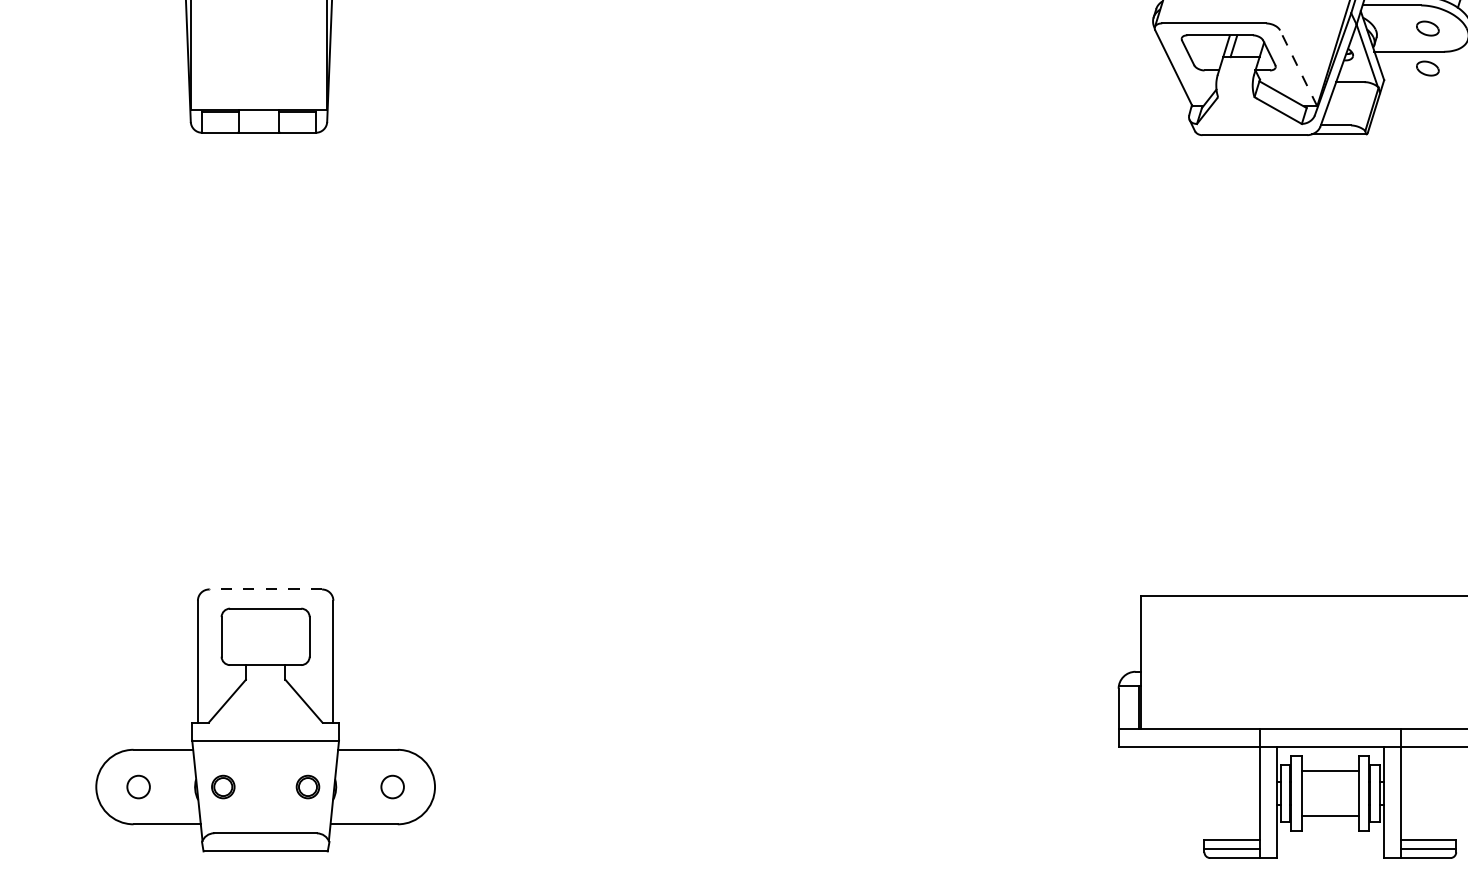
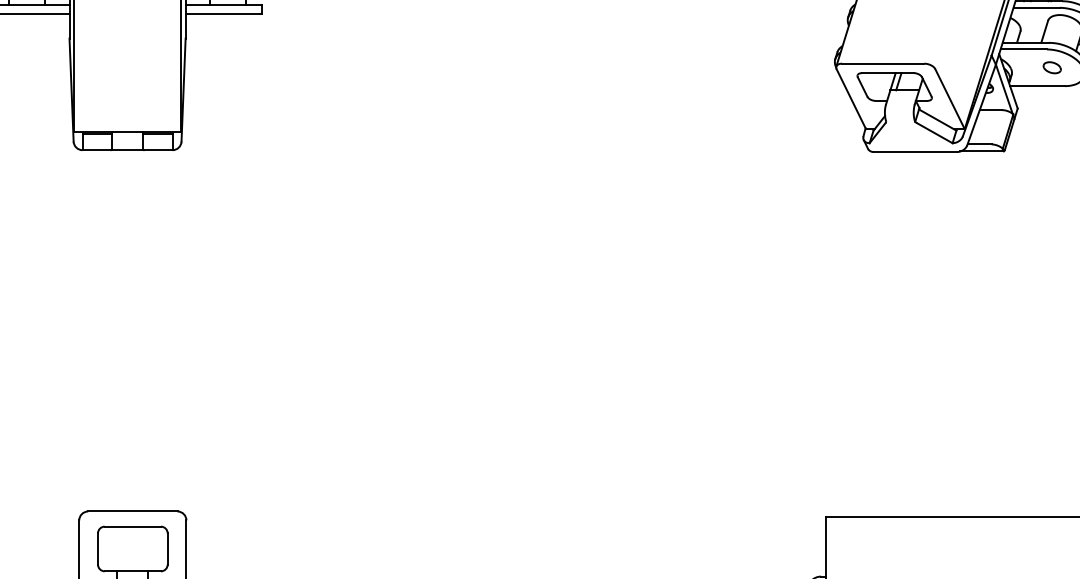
line: (1298, 67) -> (949, 98), dashed -> solid
part: (1427, 68) -> (1051, 99), removed
line: (265, 589) -> (132, 511), dashed -> solid

